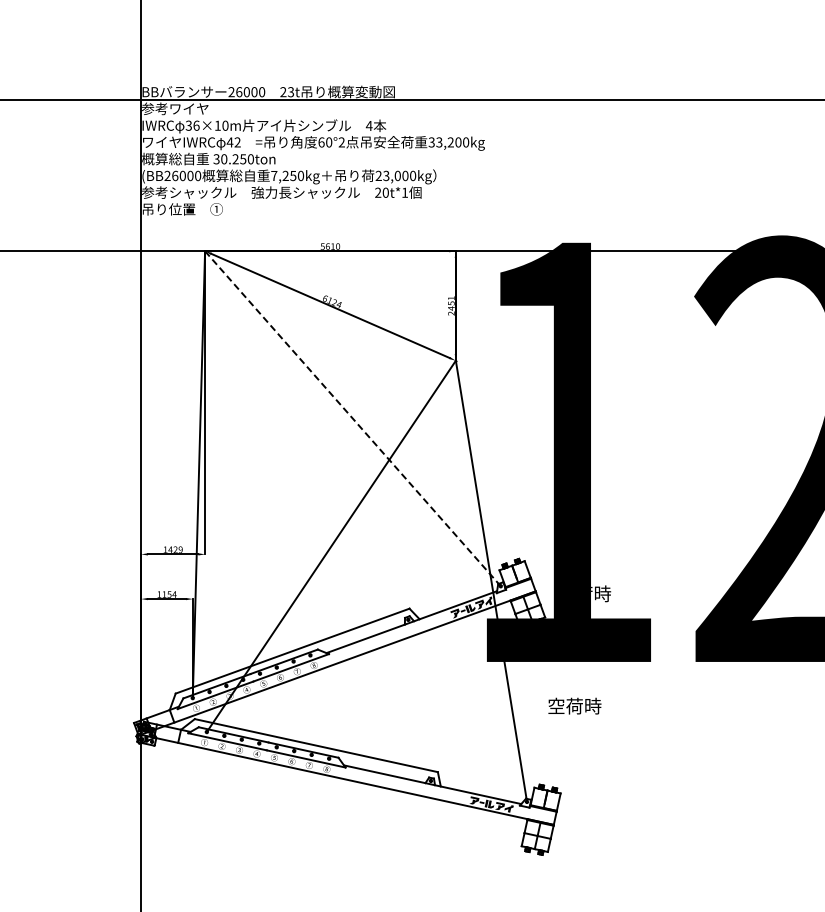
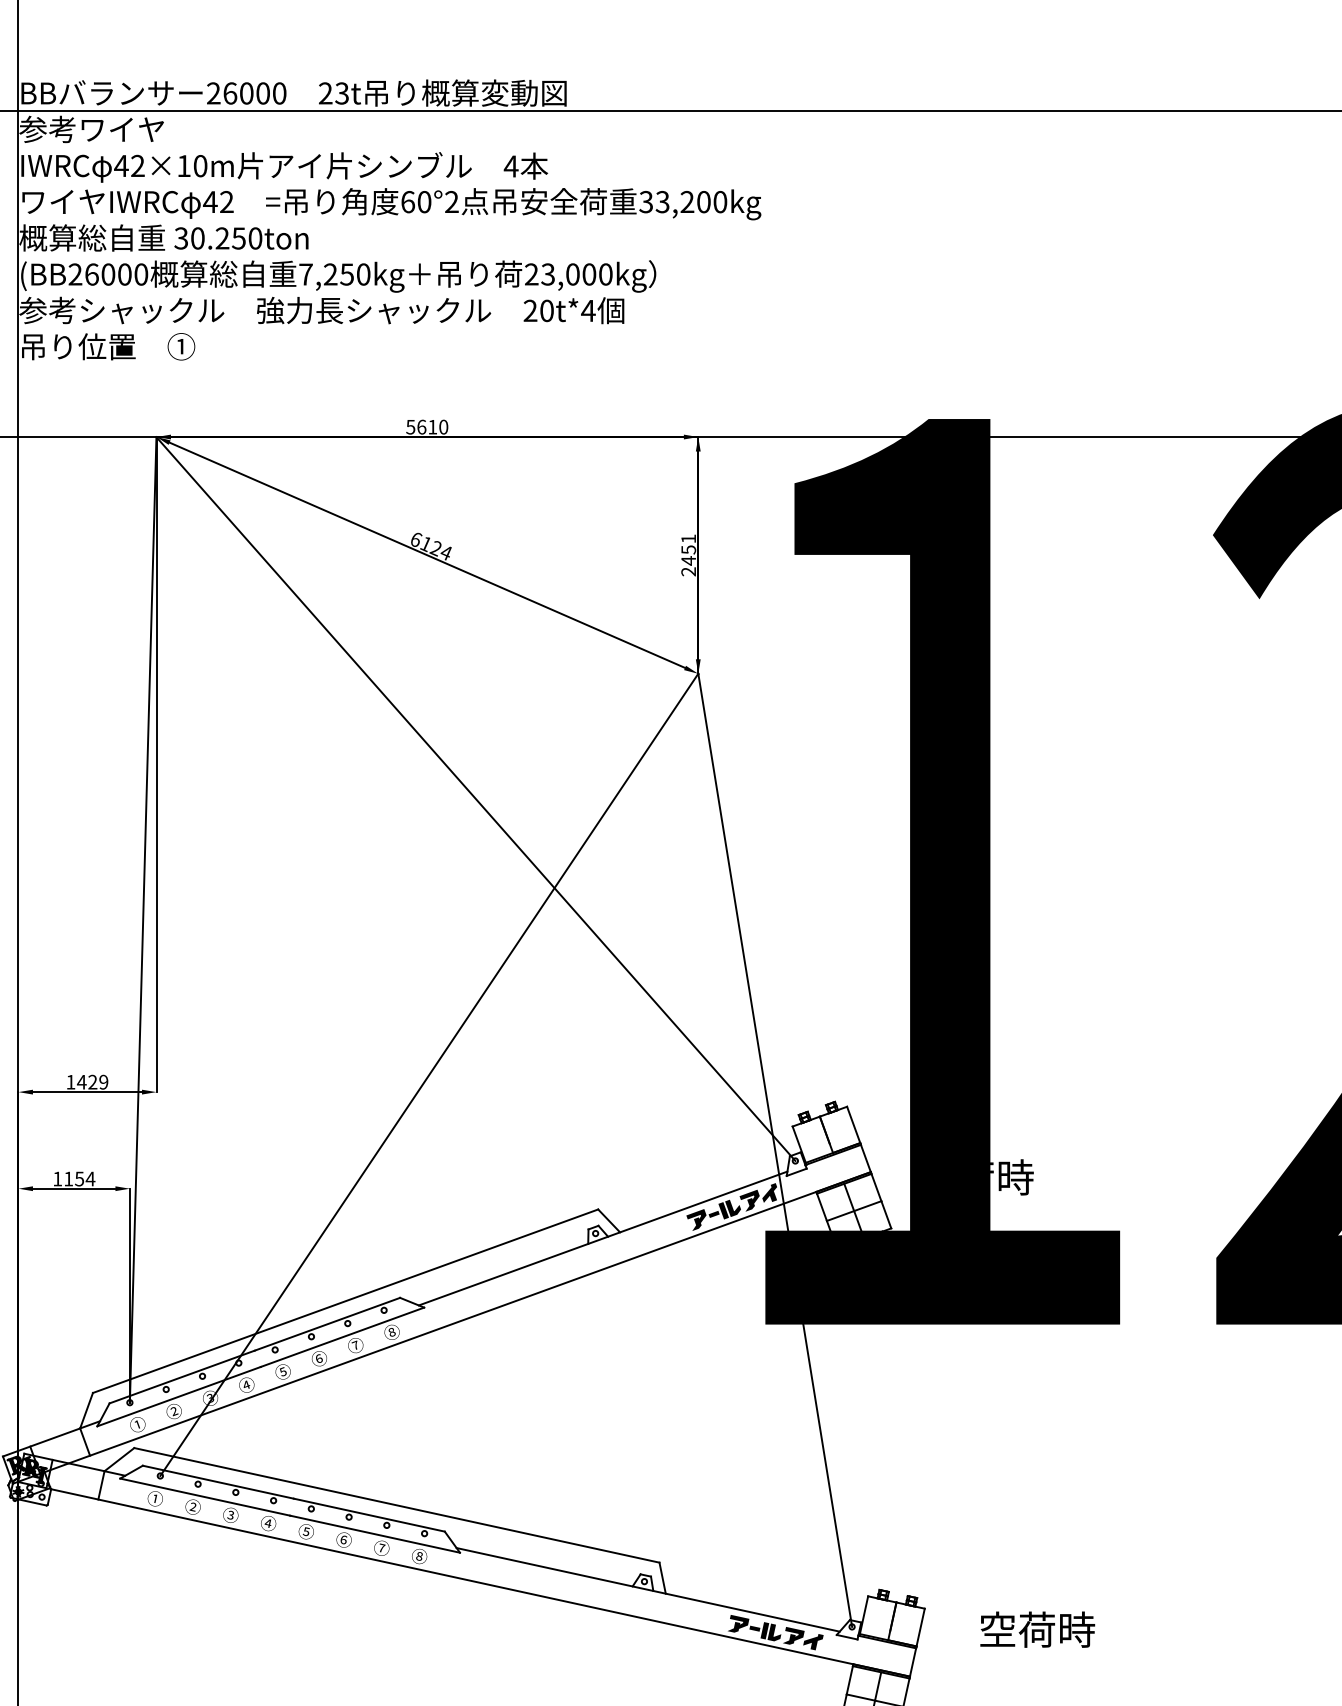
text: (192, 125) -> (129, 165), 36×10m -> 42×10m
text: (404, 192) -> (587, 310), 20t*1 -> 20t*4
line: (353, 419) -> (477, 800), dashed -> solid
text: (574, 705) -> (1036, 1628), moved

